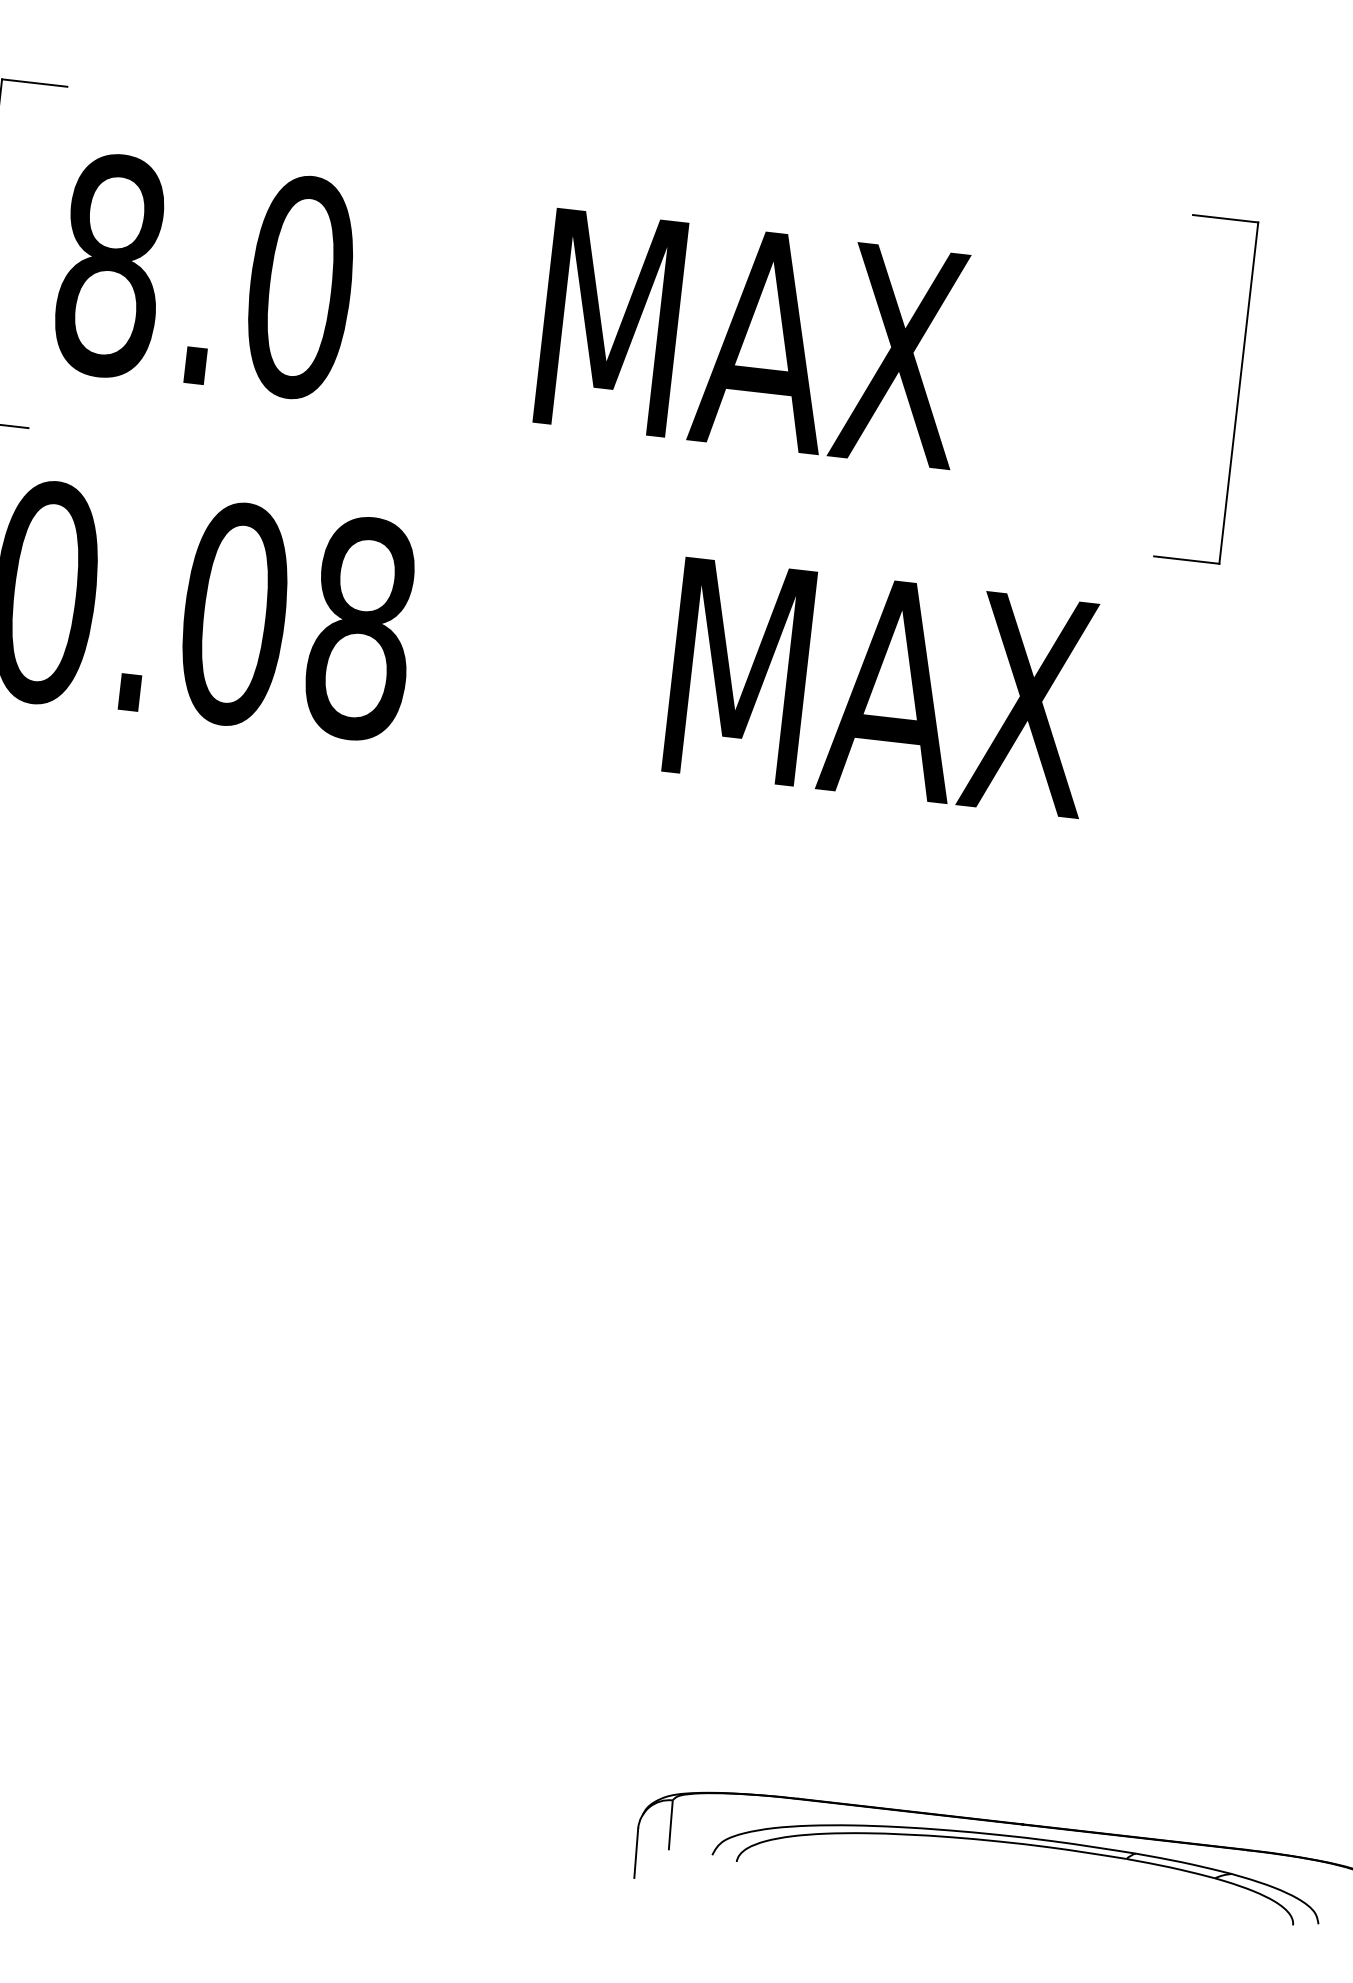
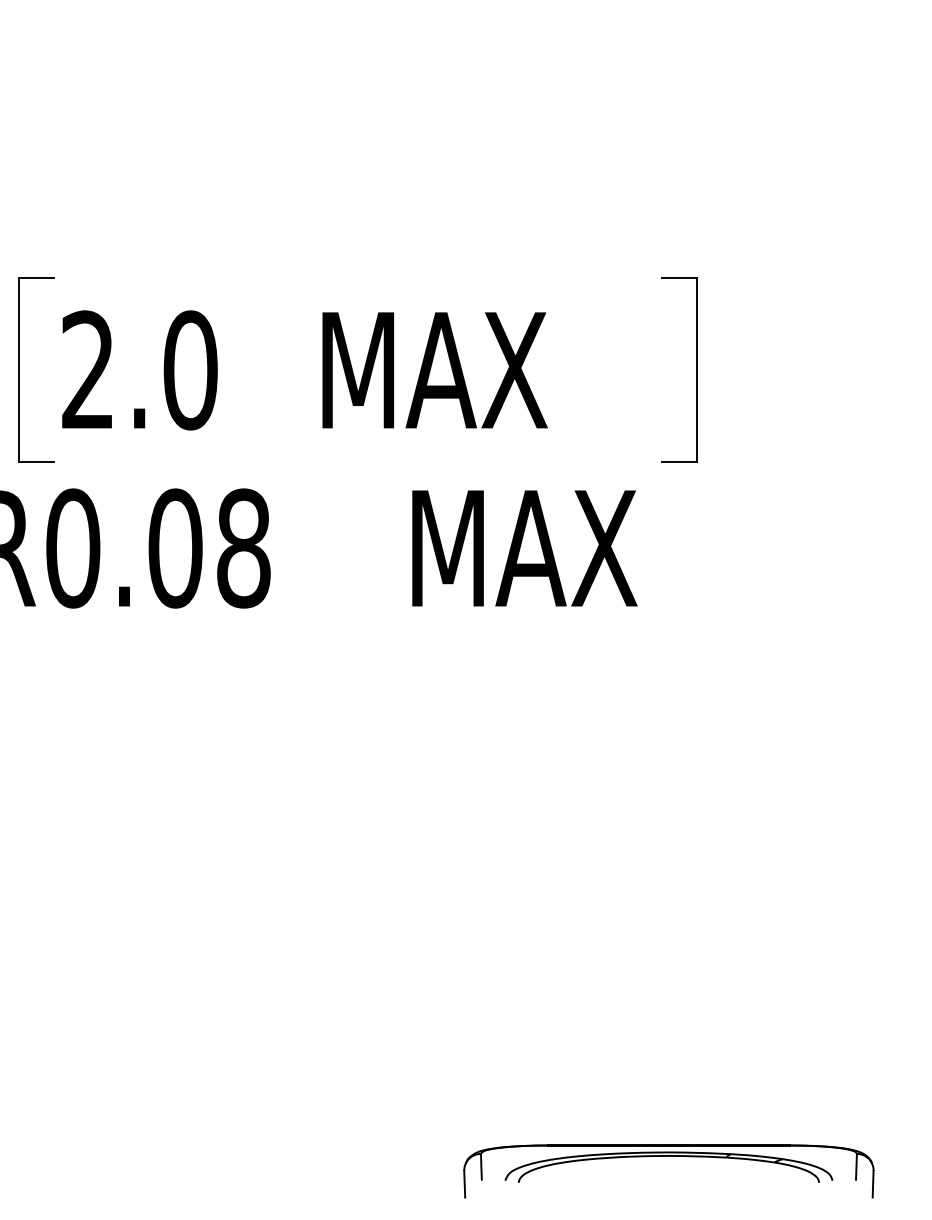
text: (111, 266) -> (88, 370), 8.0 -> 2.0

